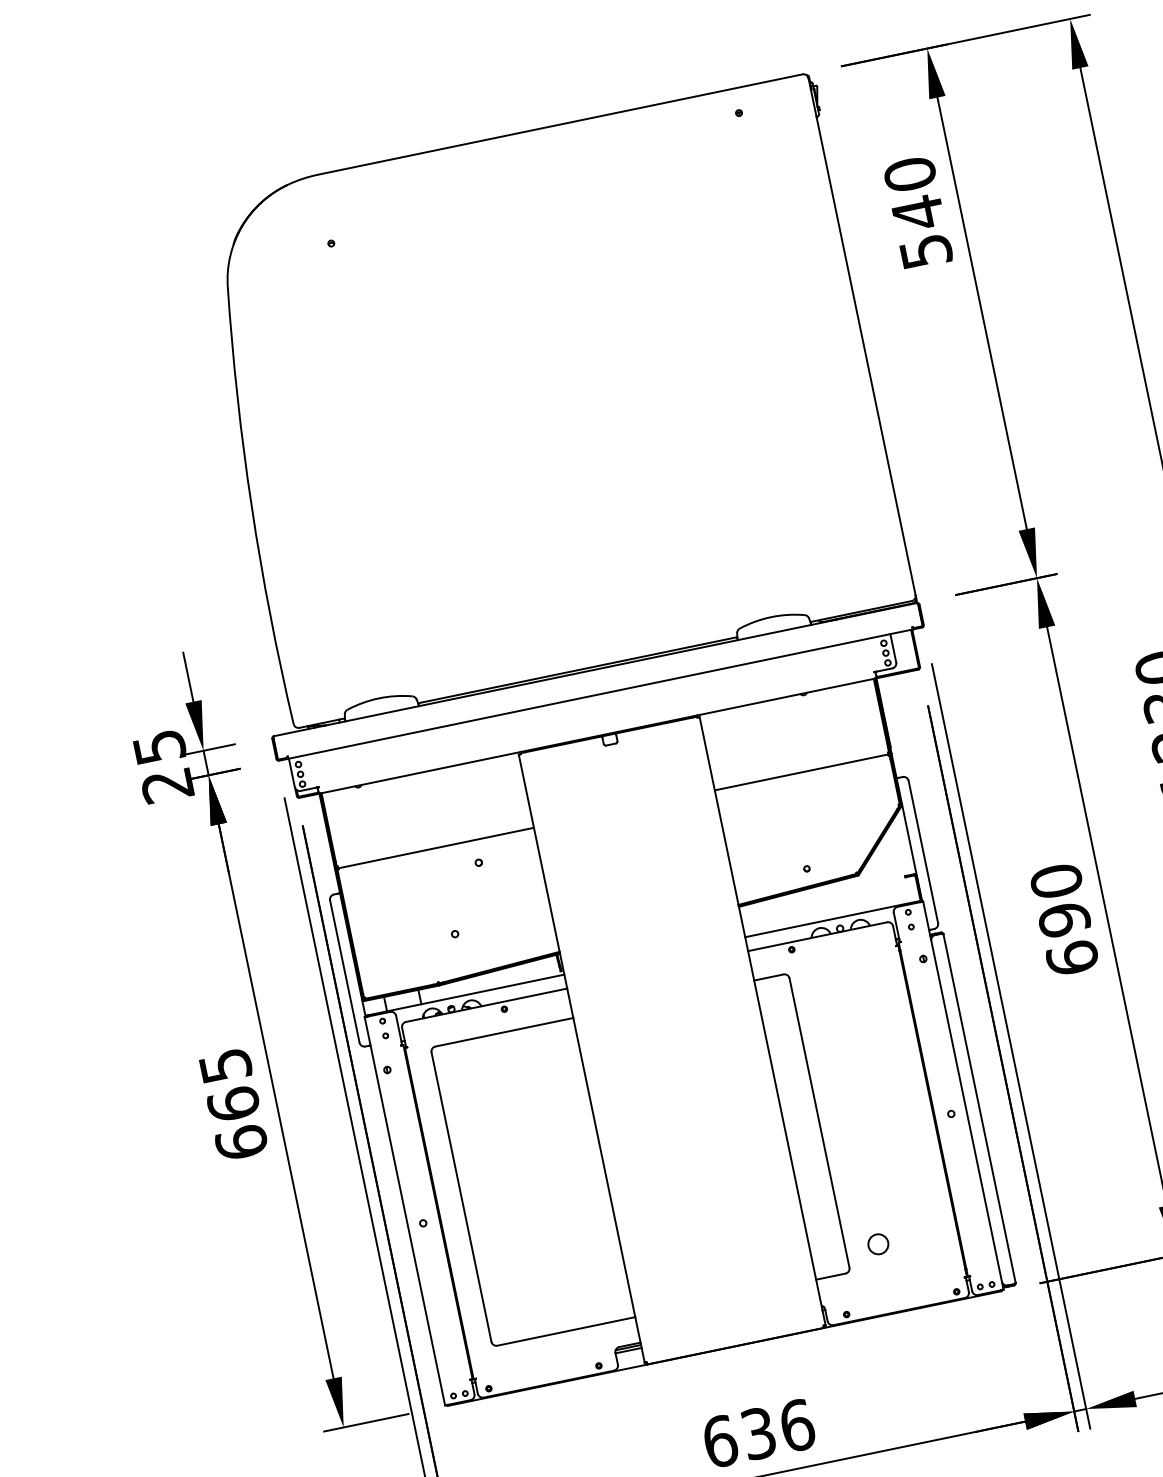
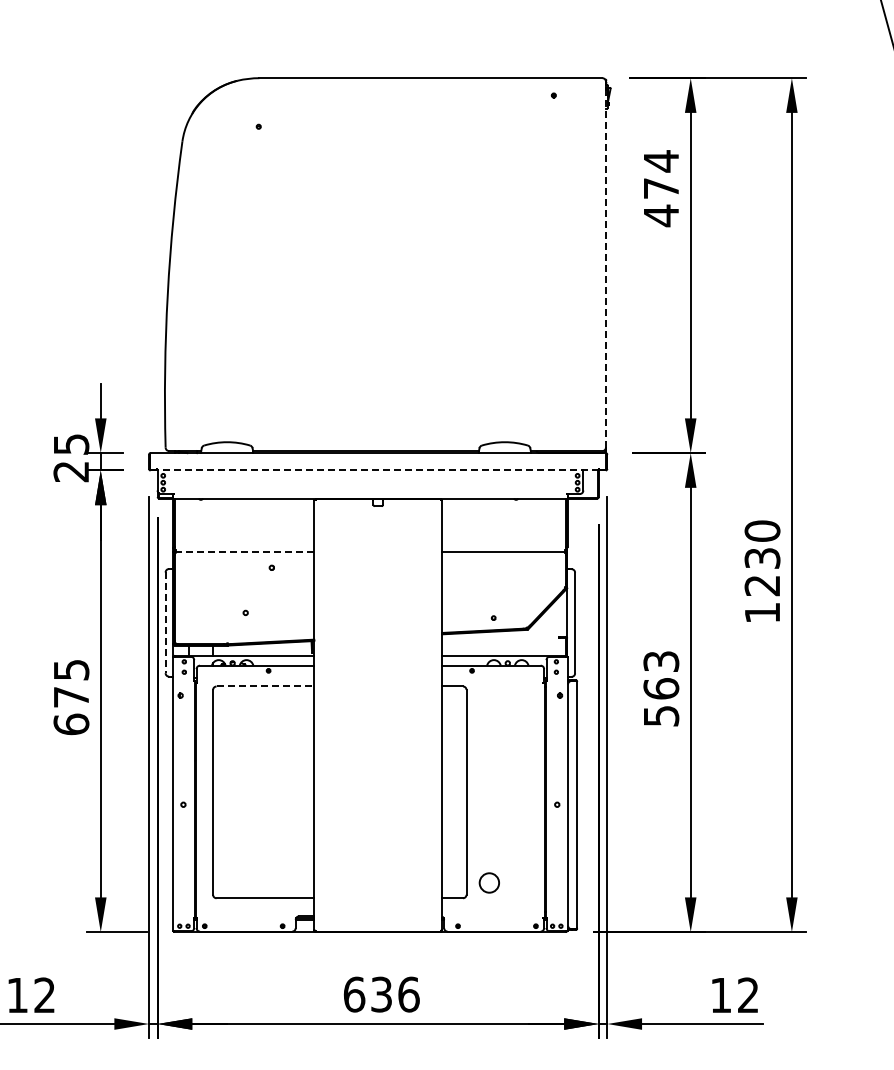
text: (918, 212) -> (661, 188), 540 -> 474
line: (861, 336) -> (605, 264), solid -> dashed
line: (599, 694) -> (377, 470), solid -> dashed
line: (435, 847) -> (244, 551), solid -> dashed
text: (1064, 919) -> (661, 688), 690 -> 563
line: (344, 972) -> (165, 623), solid -> dashed
line: (504, 1032) -> (265, 686), solid -> dashed
text: (233, 1103) -> (71, 696), 665 -> 675
circle: (878, 1243) -> (489, 882), size x1.4

